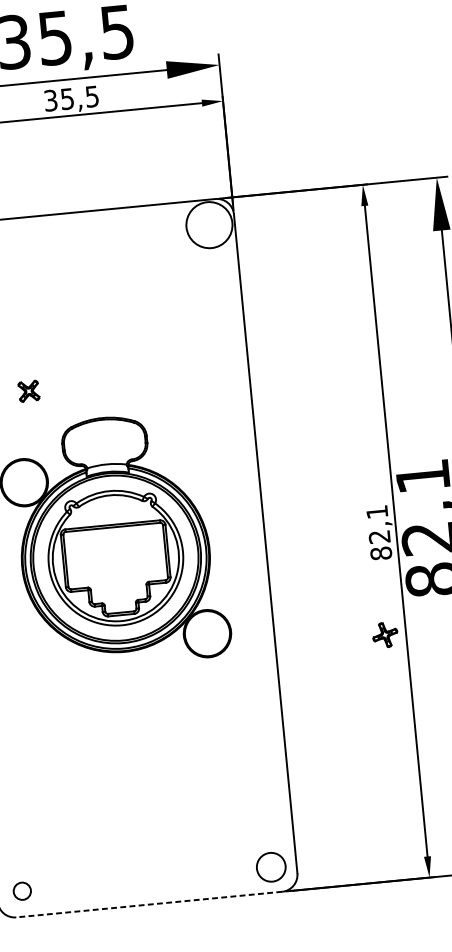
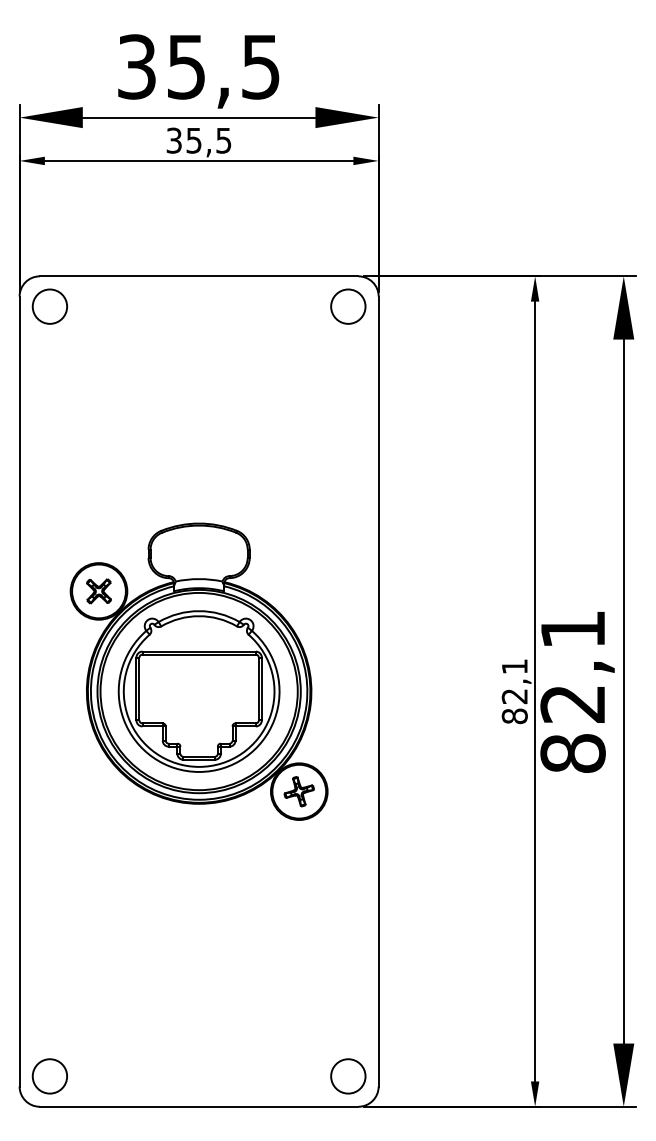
circle: (209, 224) -> (348, 306), size x0.62
part: (28, 391) -> (98, 591), moved
part: (384, 635) -> (298, 791), moved
circle: (21, 891) -> (49, 1076), size x1.67
line: (148, 904) -> (198, 1106), dashed -> solid

